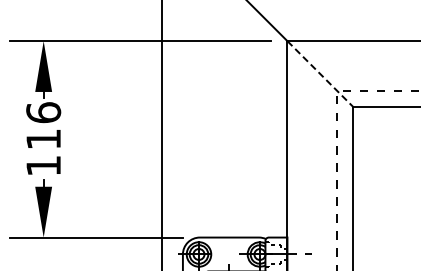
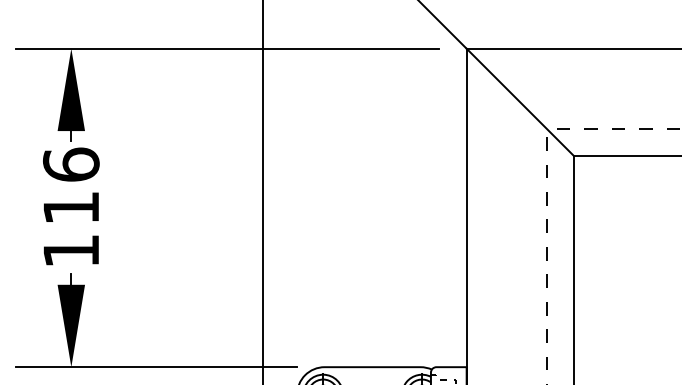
line: (320, 74) -> (520, 102), dashed -> solid

